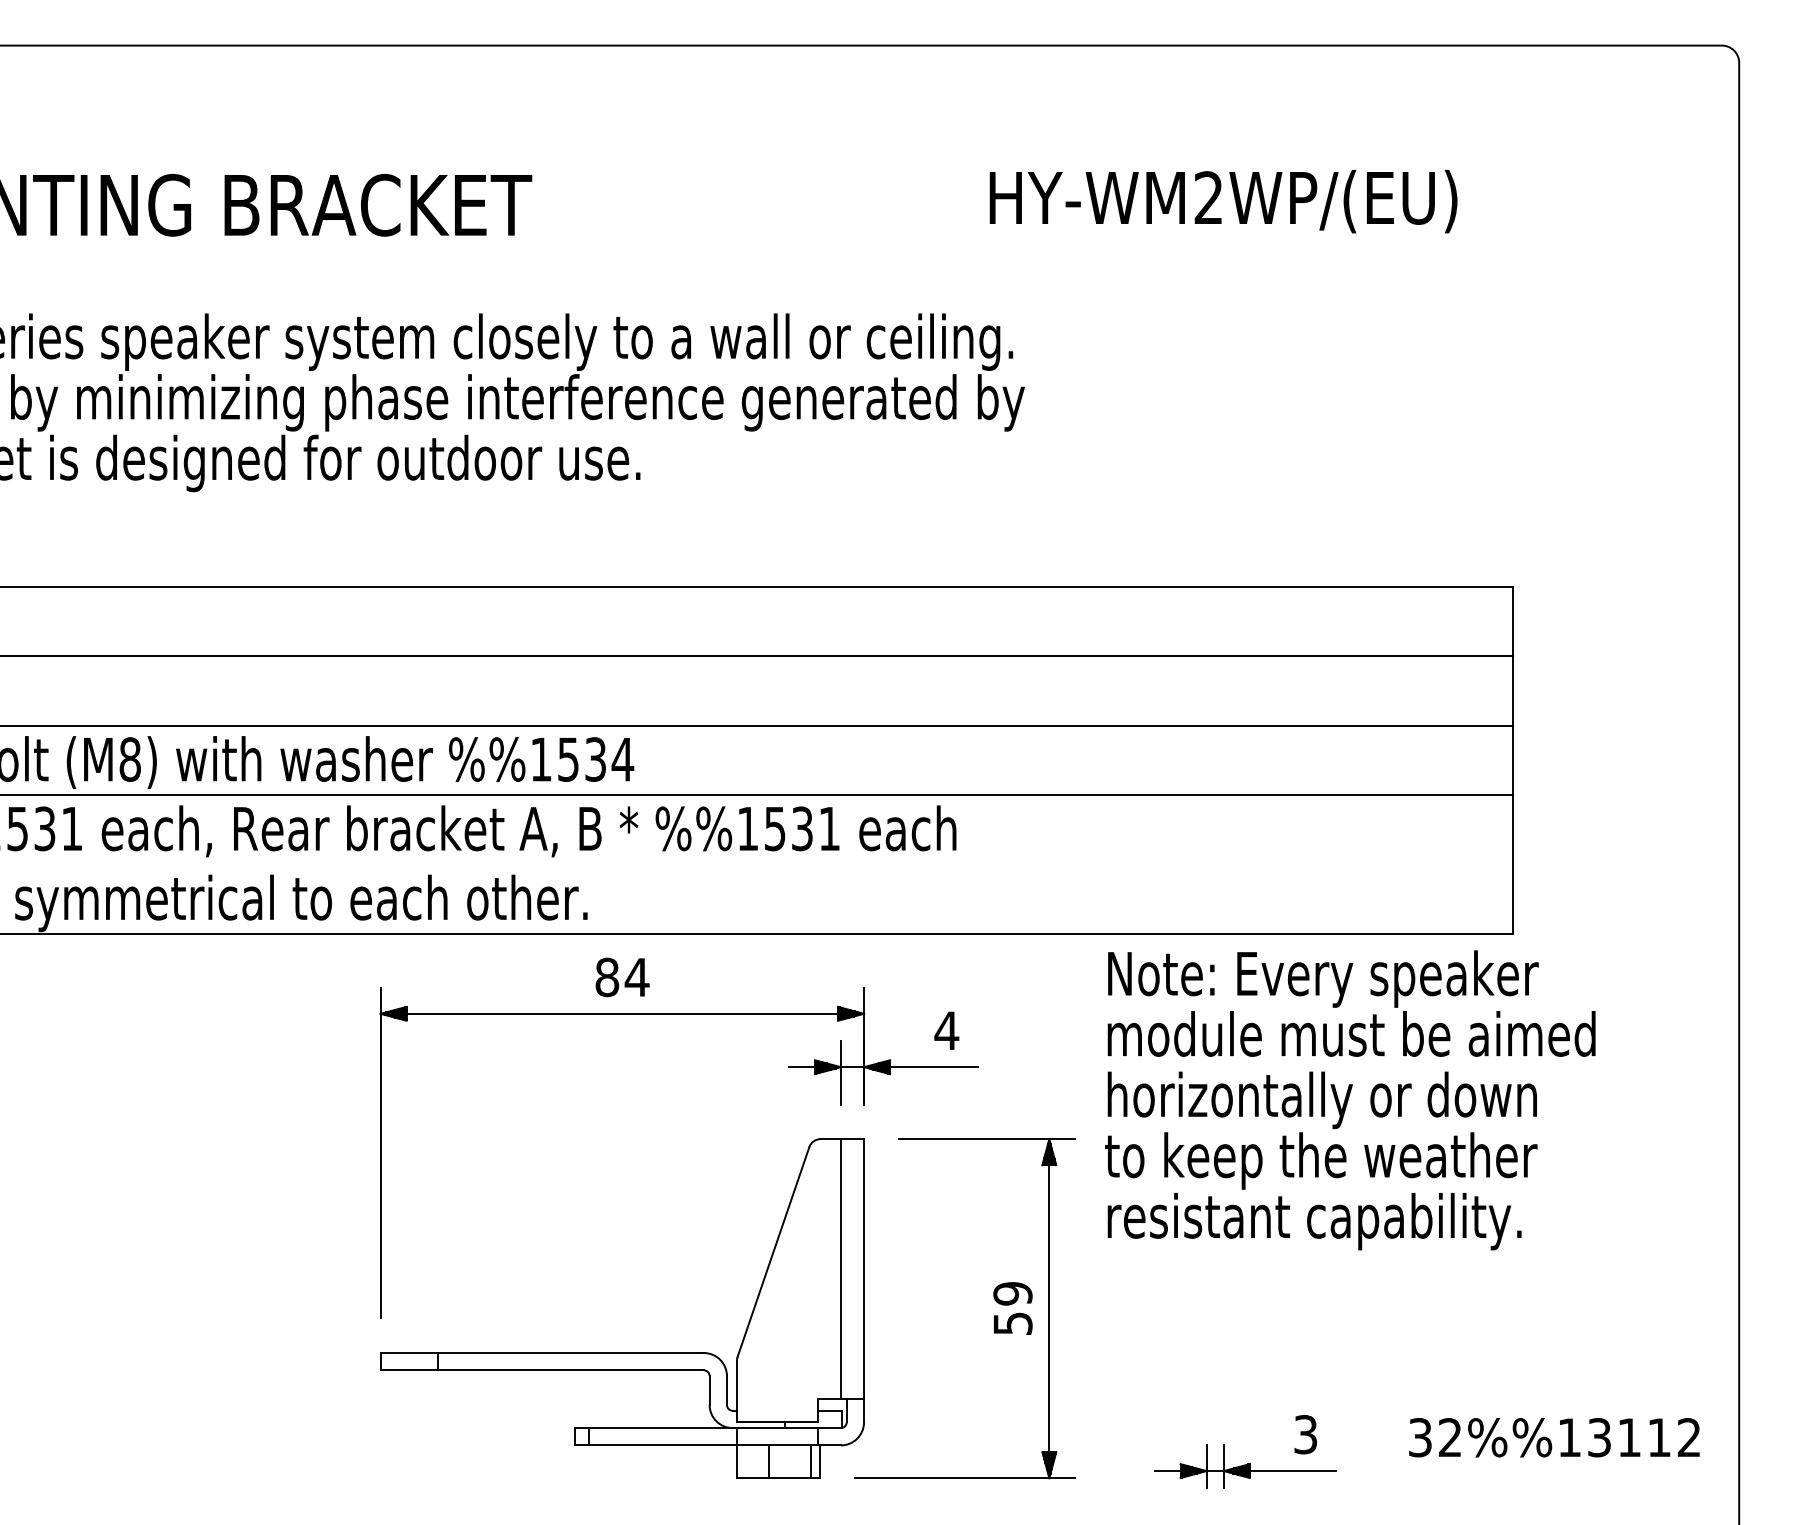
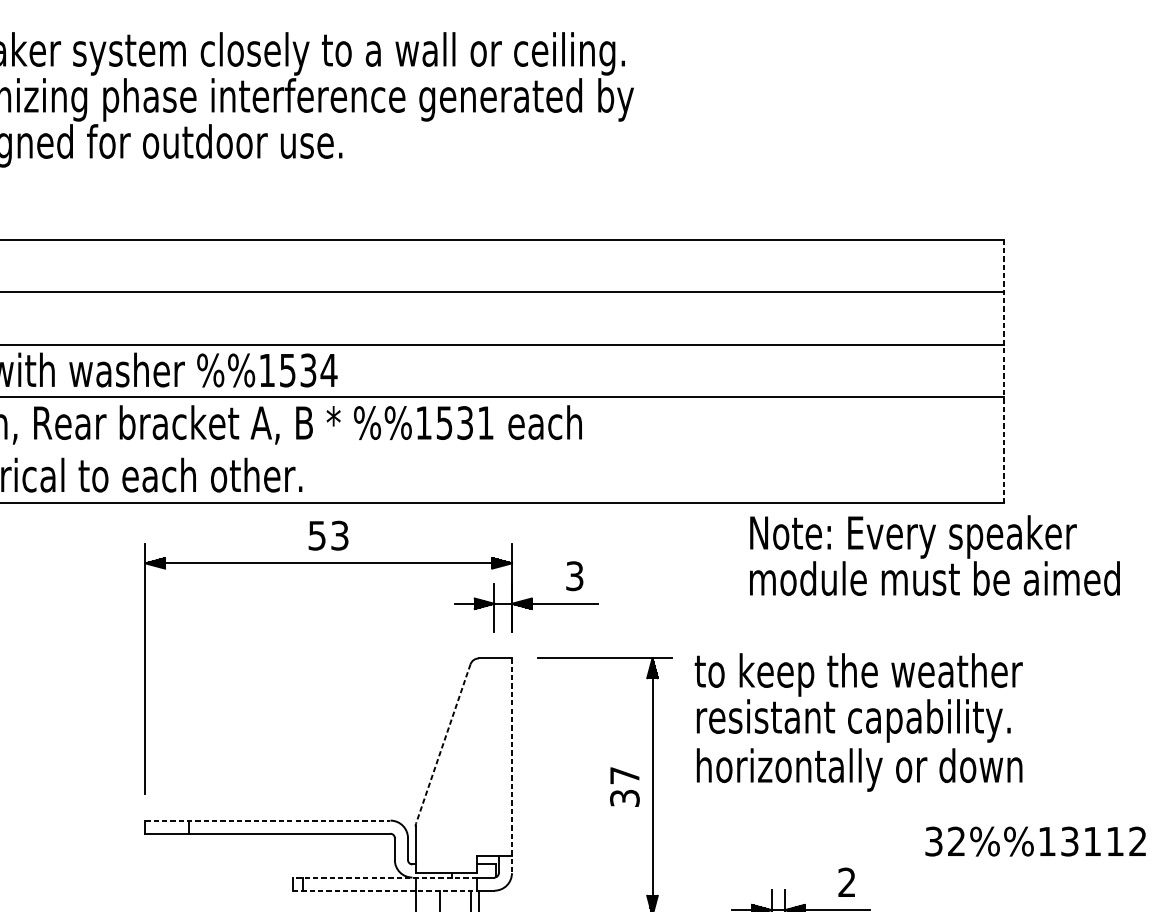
line: (1513, 760) -> (1004, 371), solid -> dashed
text: (622, 977) -> (328, 535), 84 -> 53
text: (1351, 1003) -> (934, 555), moved
text: (946, 1030) -> (574, 575), 4 -> 3
text: (1321, 1100) -> (858, 770), moved
line: (773, 1252) -> (443, 744), solid -> dashed
line: (840, 1269) -> (494, 757), removed
line: (864, 1280) -> (512, 765), solid -> dashed
text: (1012, 1308) -> (624, 786), 59 -> 37
line: (542, 1353) -> (268, 820), solid -> dashed
line: (696, 1428) -> (384, 877), solid -> dashed
text: (1305, 1434) -> (846, 882), 3 -> 2
text: (1554, 1437) -> (1035, 841), moved
line: (697, 1445) -> (385, 890), solid -> dashed

